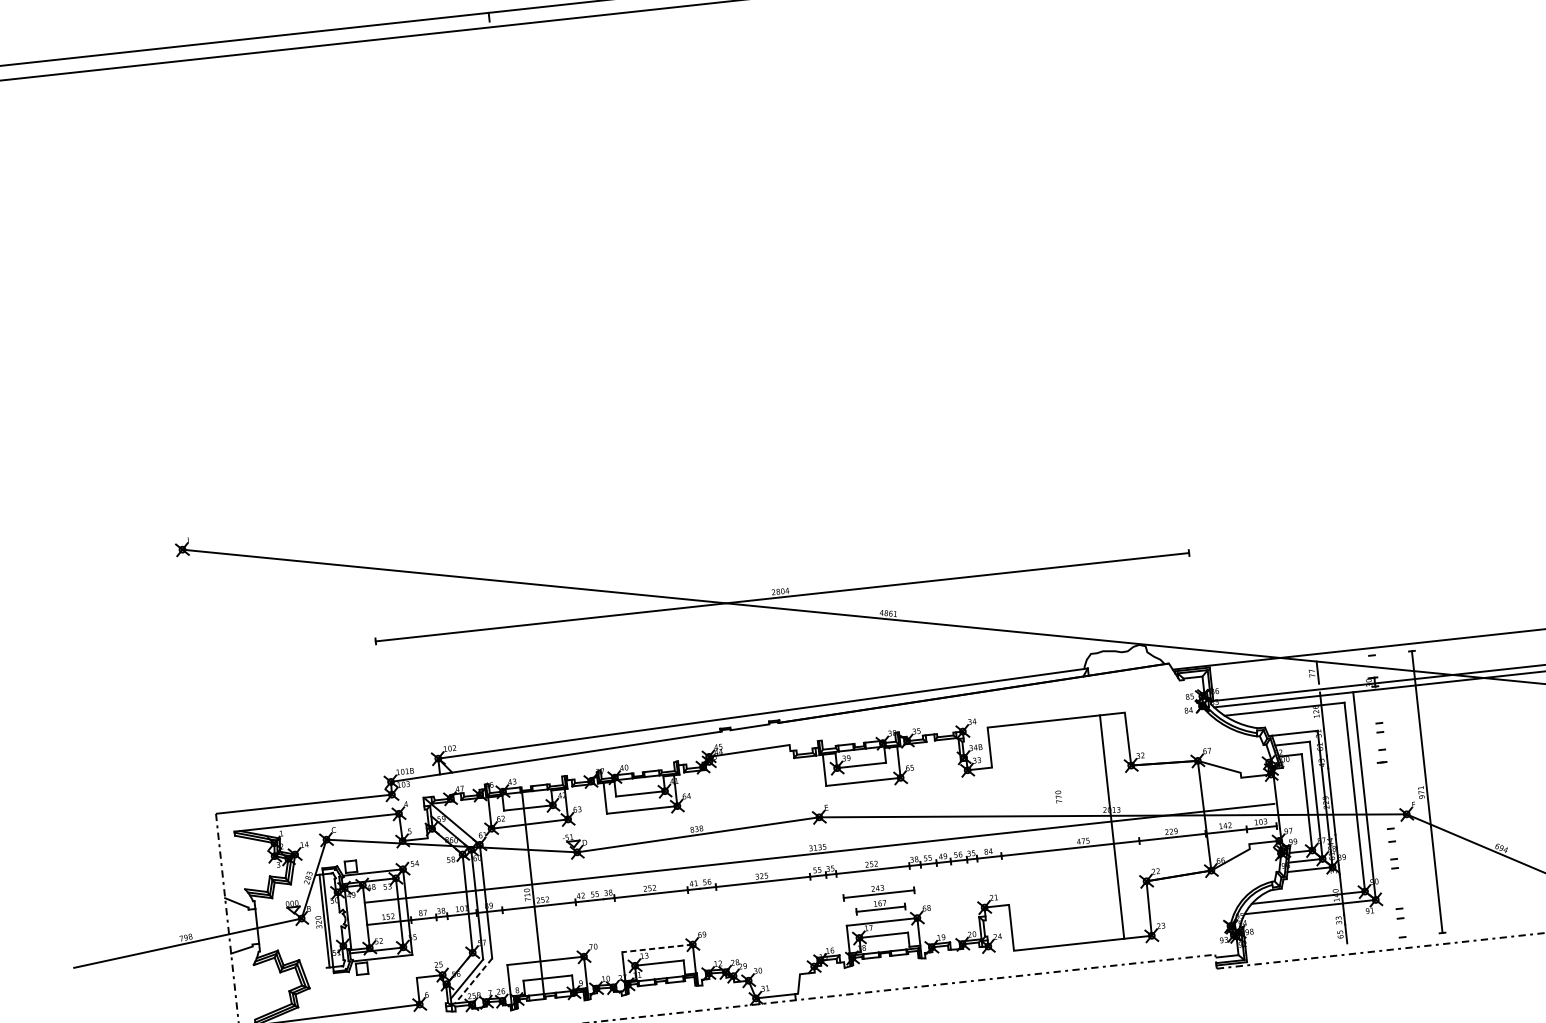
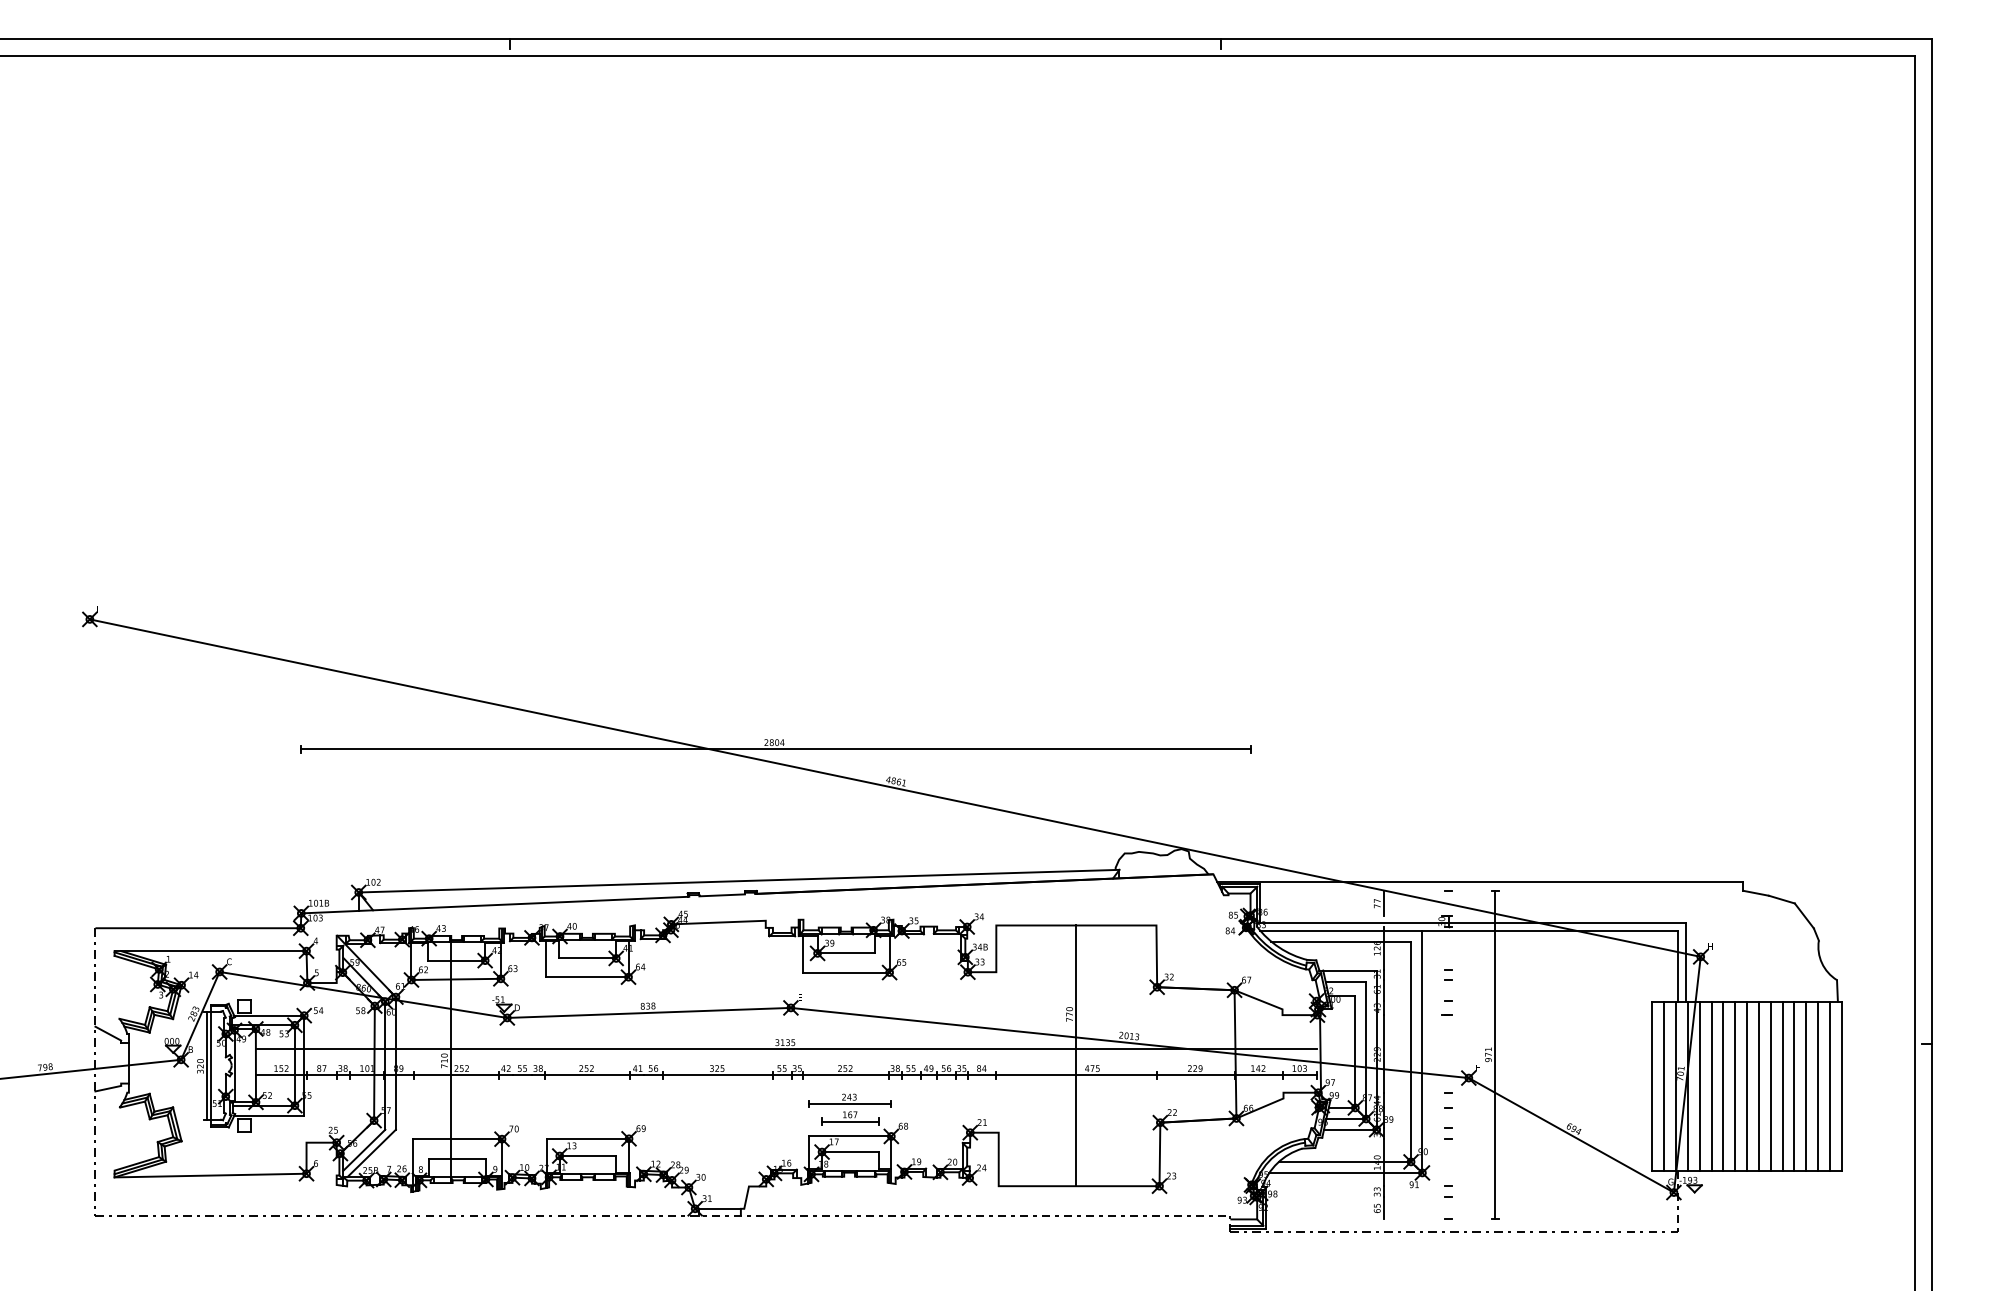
line: (1112, 826) -> (1076, 1055), moved
line: (657, 948) -> (587, 1138), dashed -> solid
line: (473, 981) -> (371, 1153), dashed -> solid

